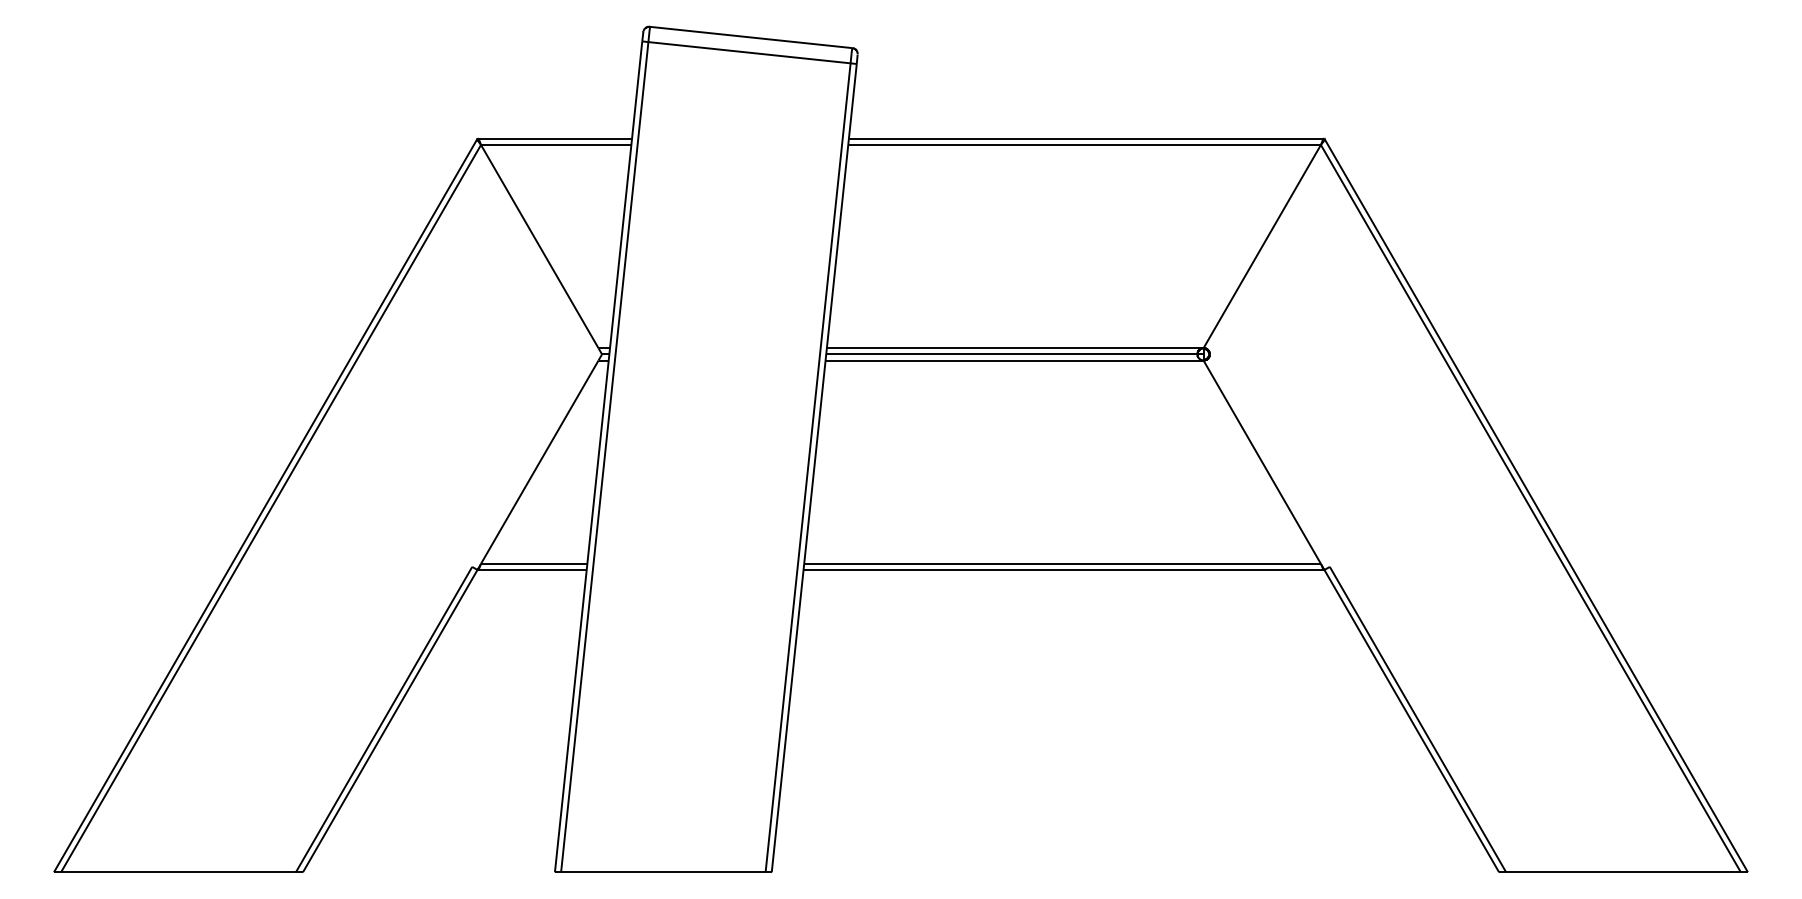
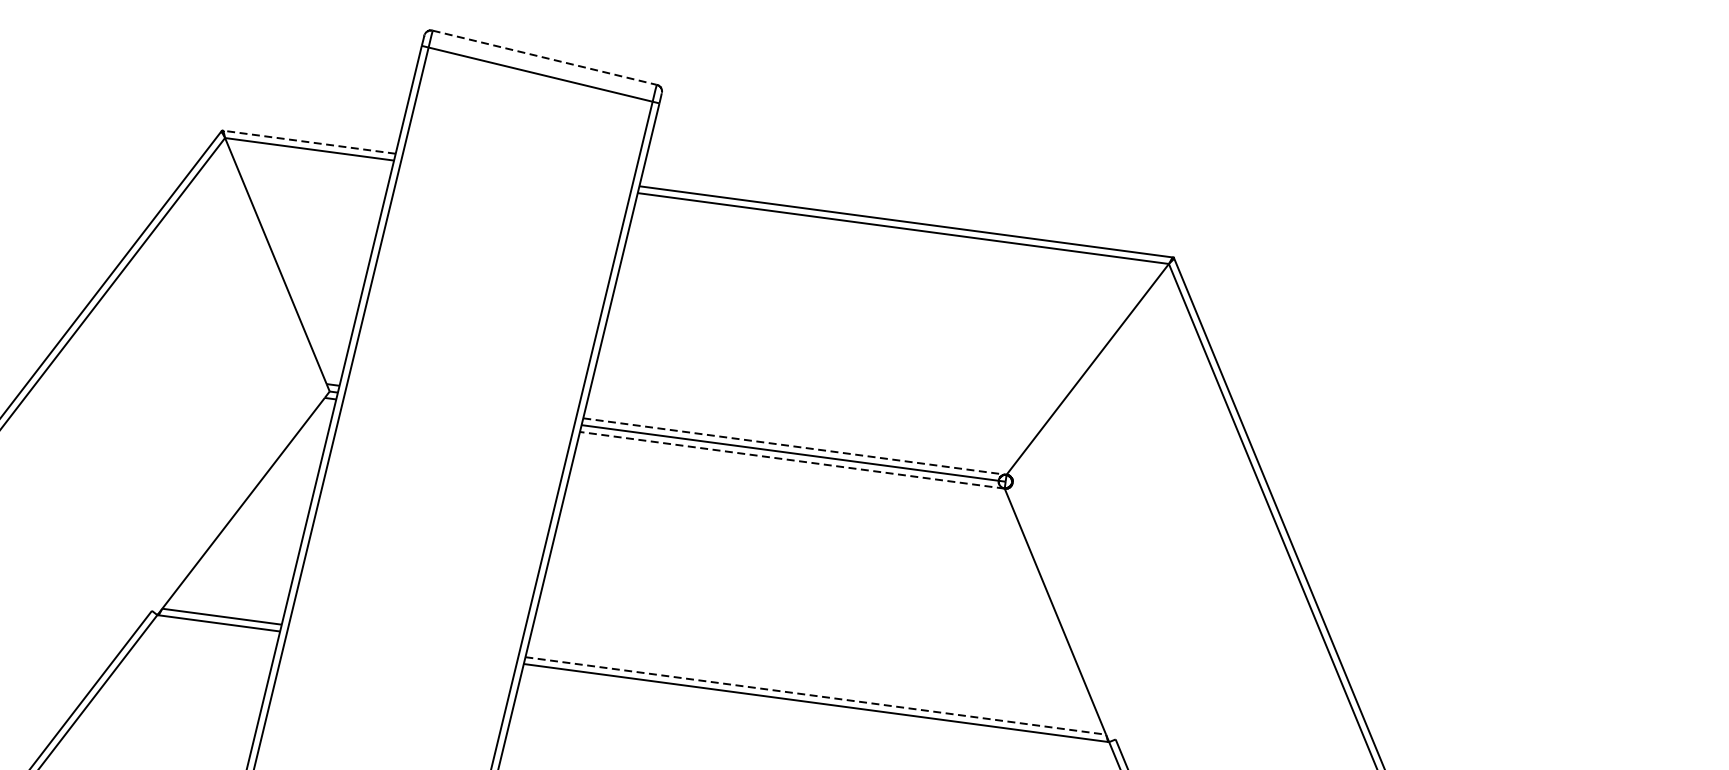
line: (751, 37) -> (545, 57), solid -> dashed
line: (554, 138) -> (308, 141), solid -> dashed
line: (1015, 348) -> (795, 446), solid -> dashed
line: (1014, 360) -> (792, 460), solid -> dashed
line: (1063, 563) -> (816, 695), solid -> dashed

